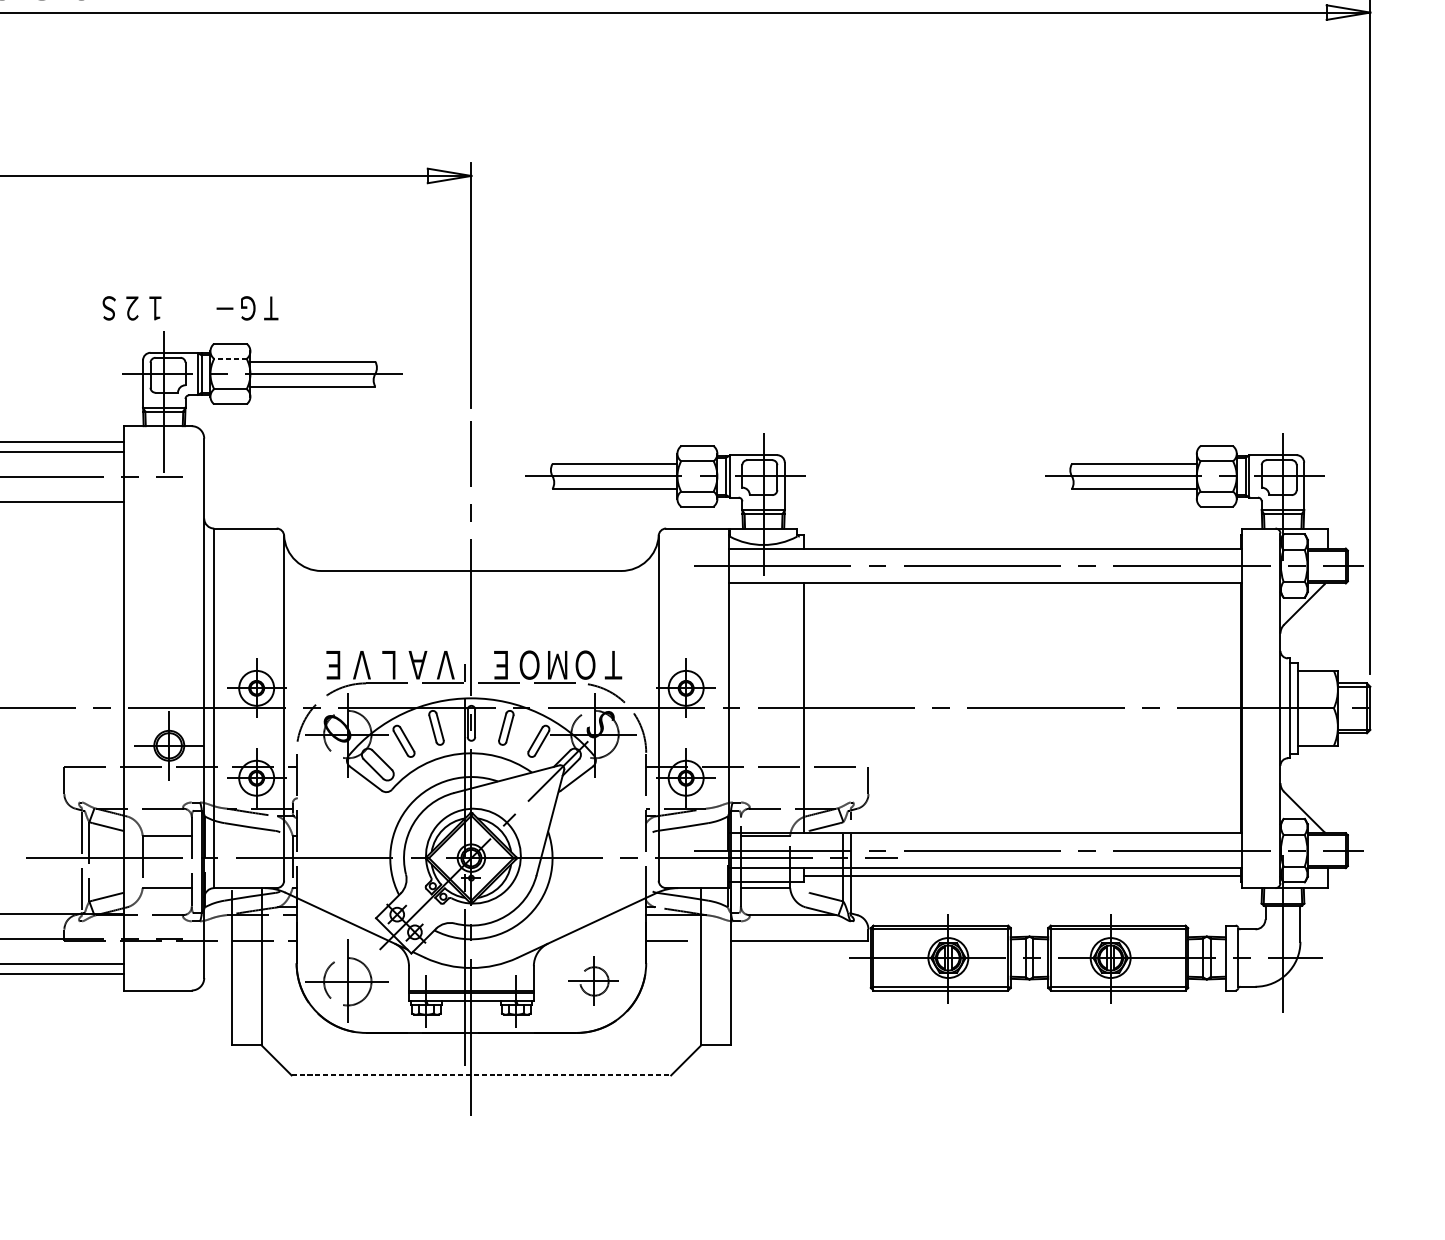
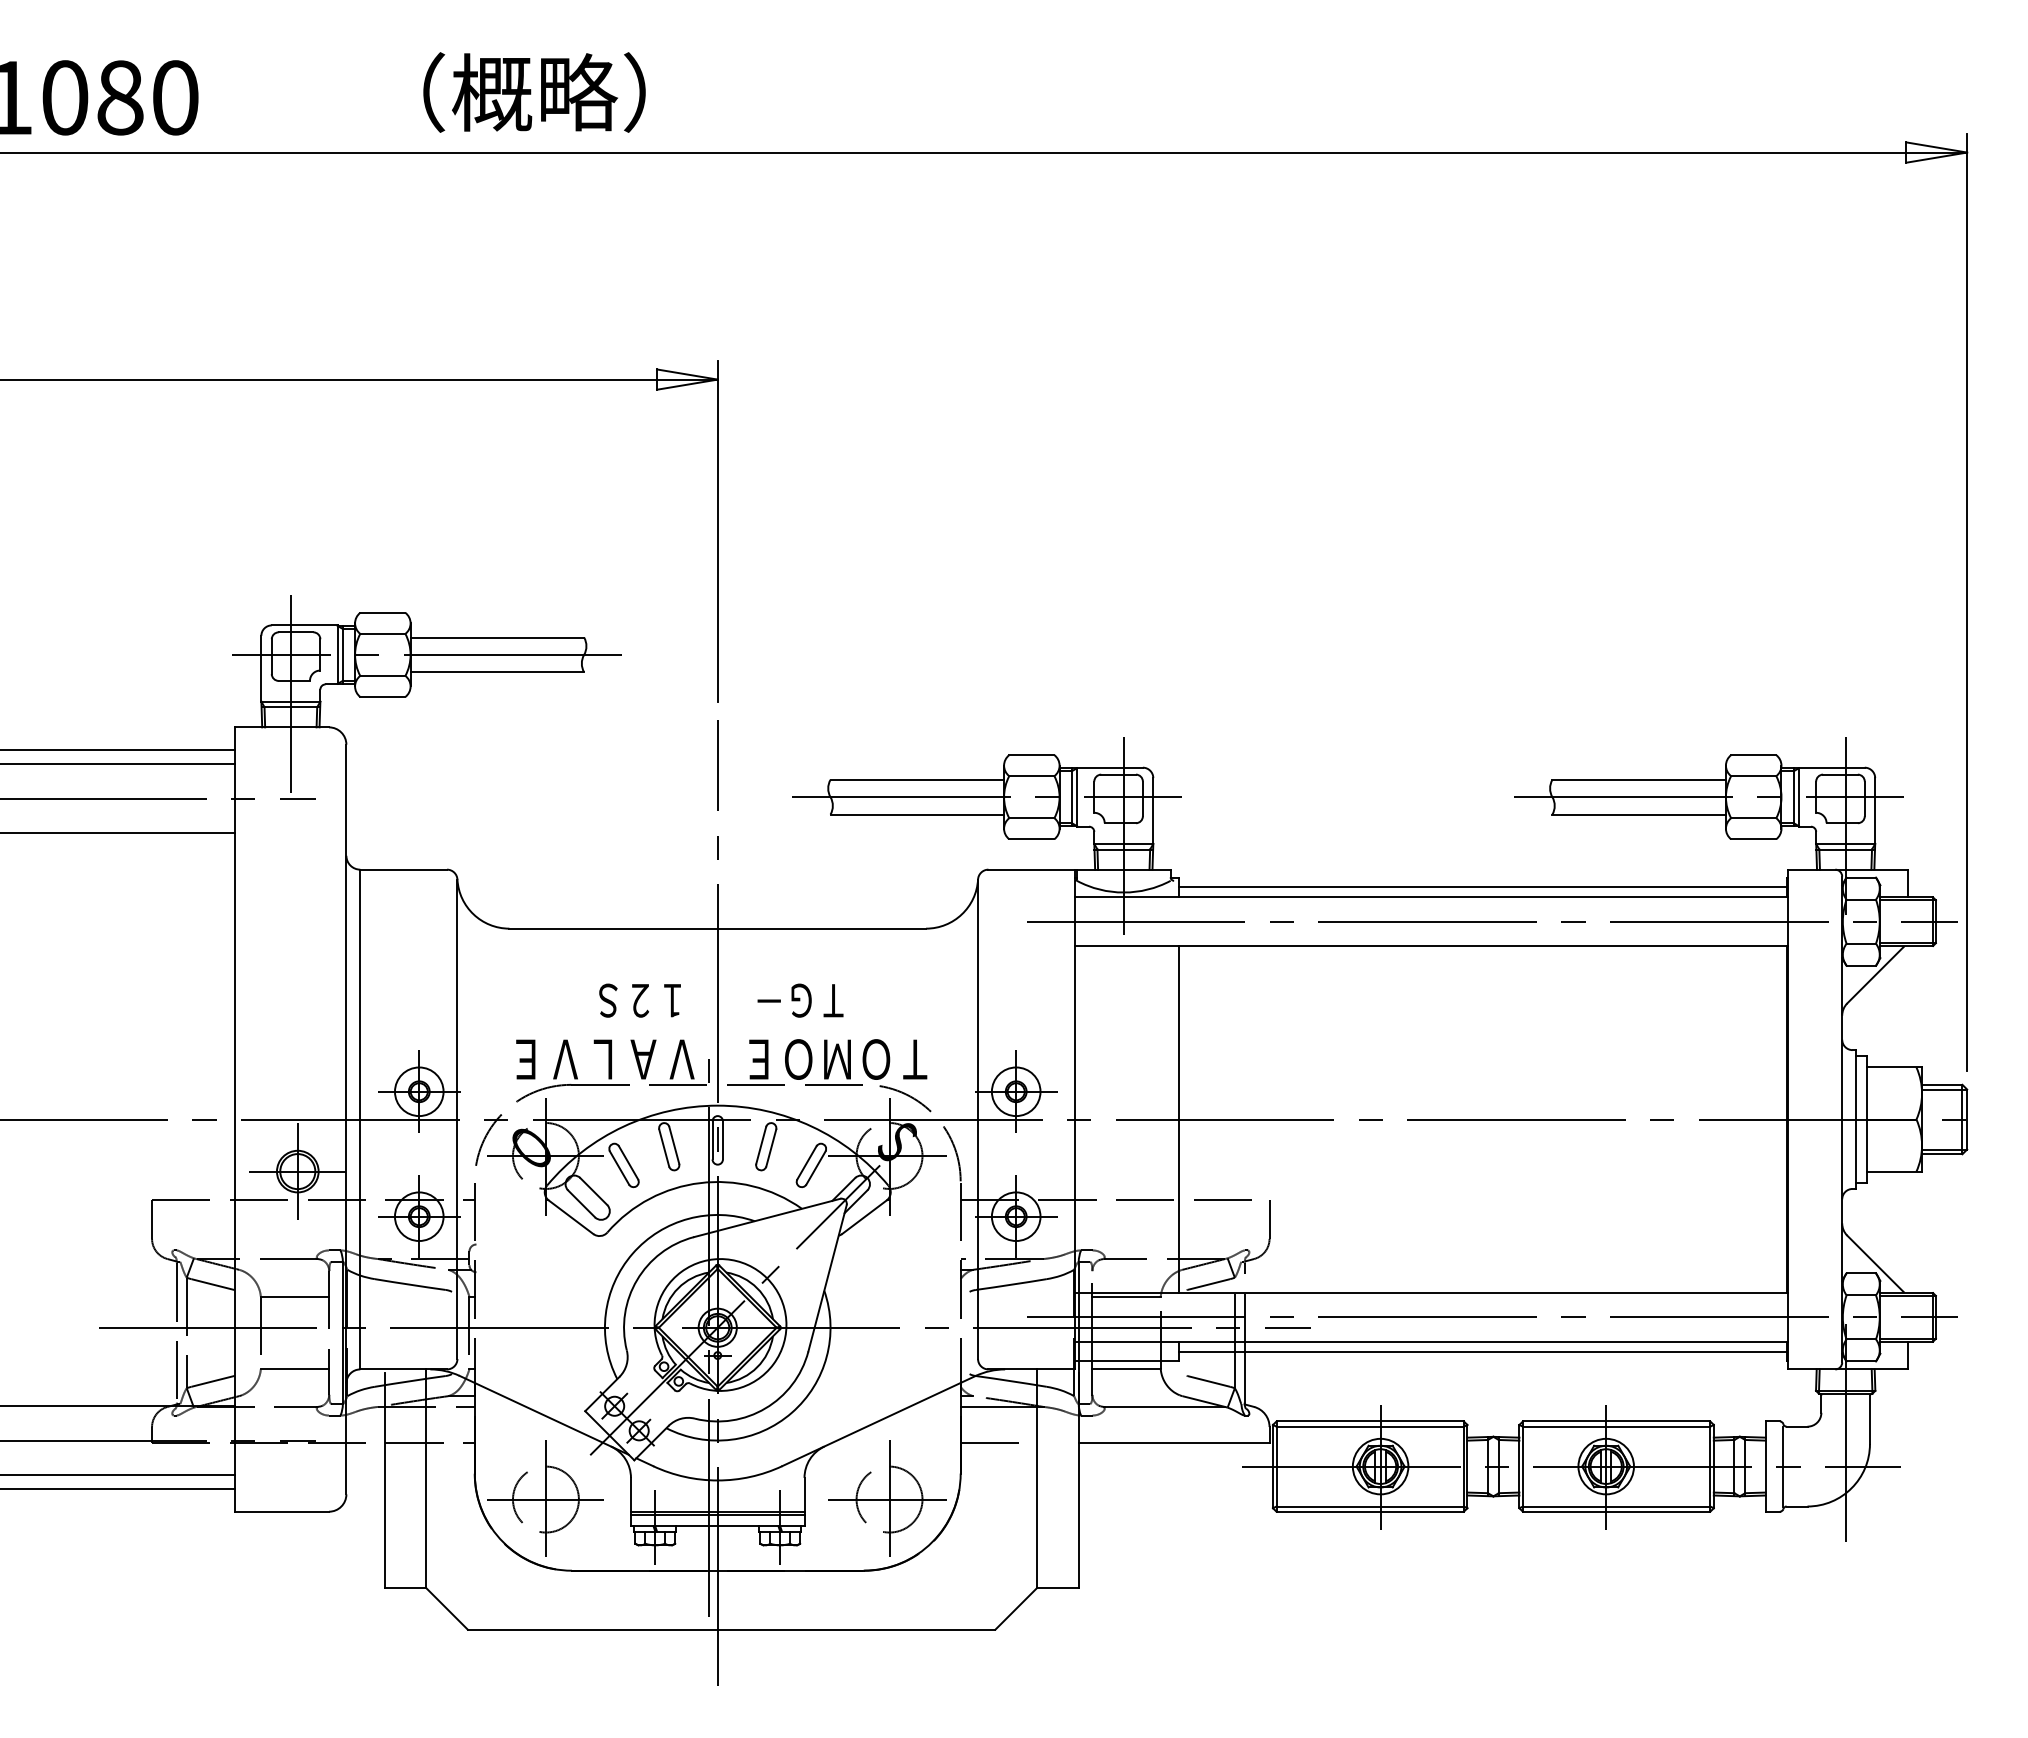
text: (190, 308) -> (721, 1000), moved
line: (230, 358) -> (382, 633), dashed -> solid
line: (1021, 541) -> (1482, 887), added
part: (593, 981) -> (887, 1498), size x1.67
line: (481, 1075) -> (731, 1629), dashed -> solid

